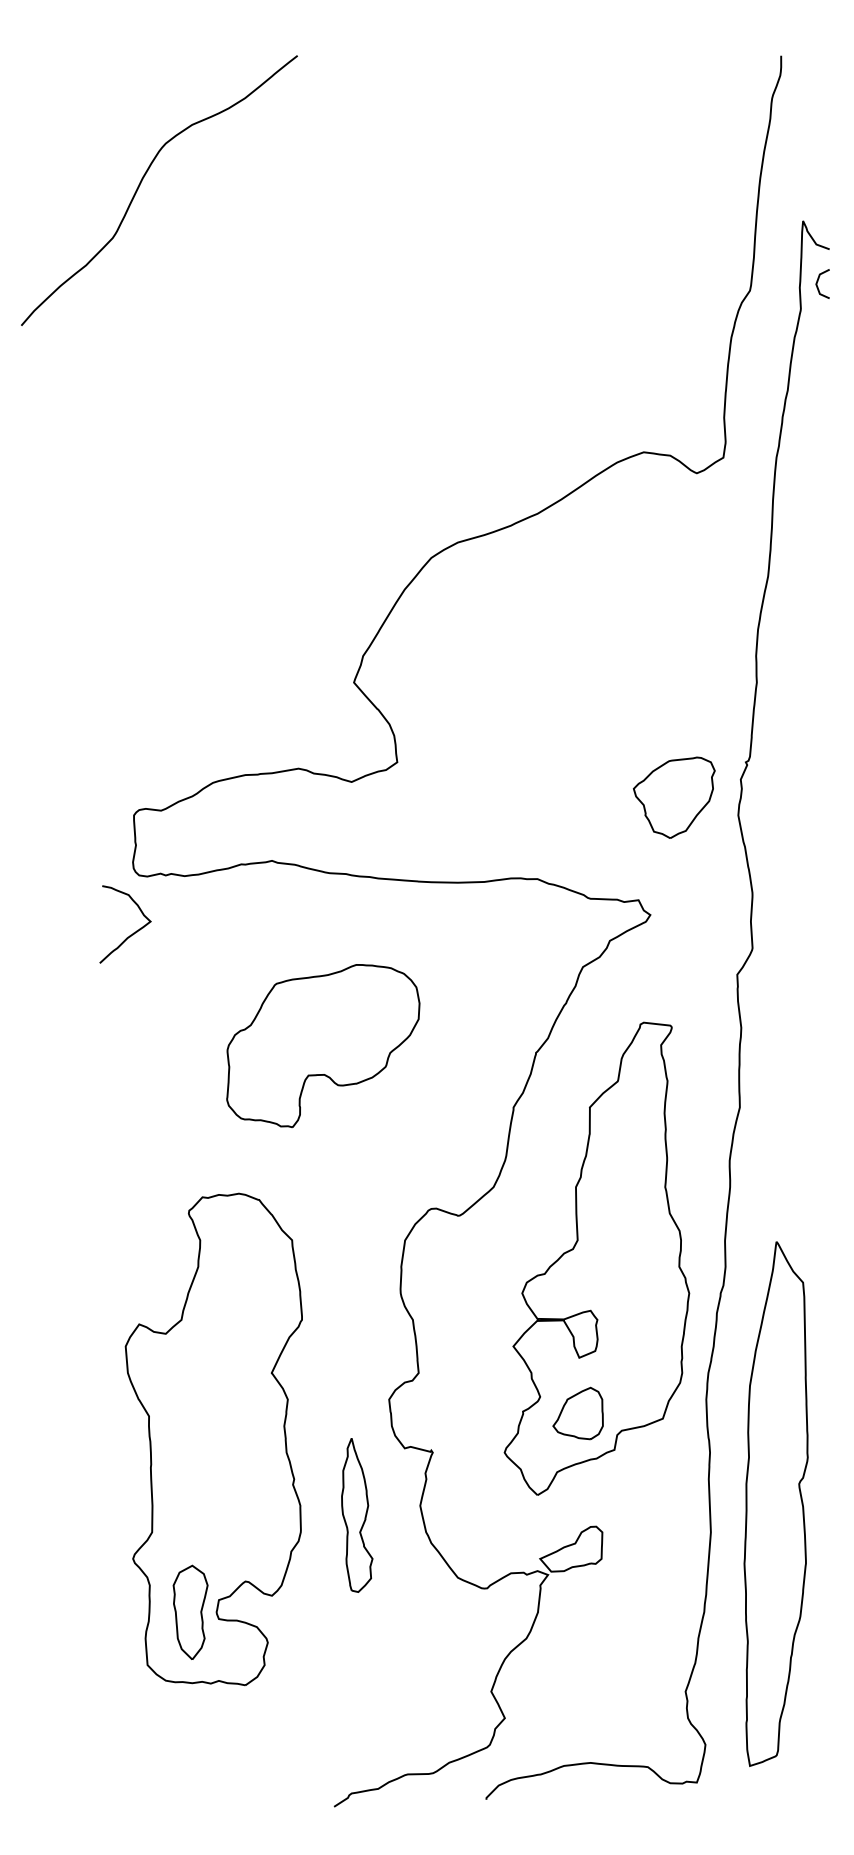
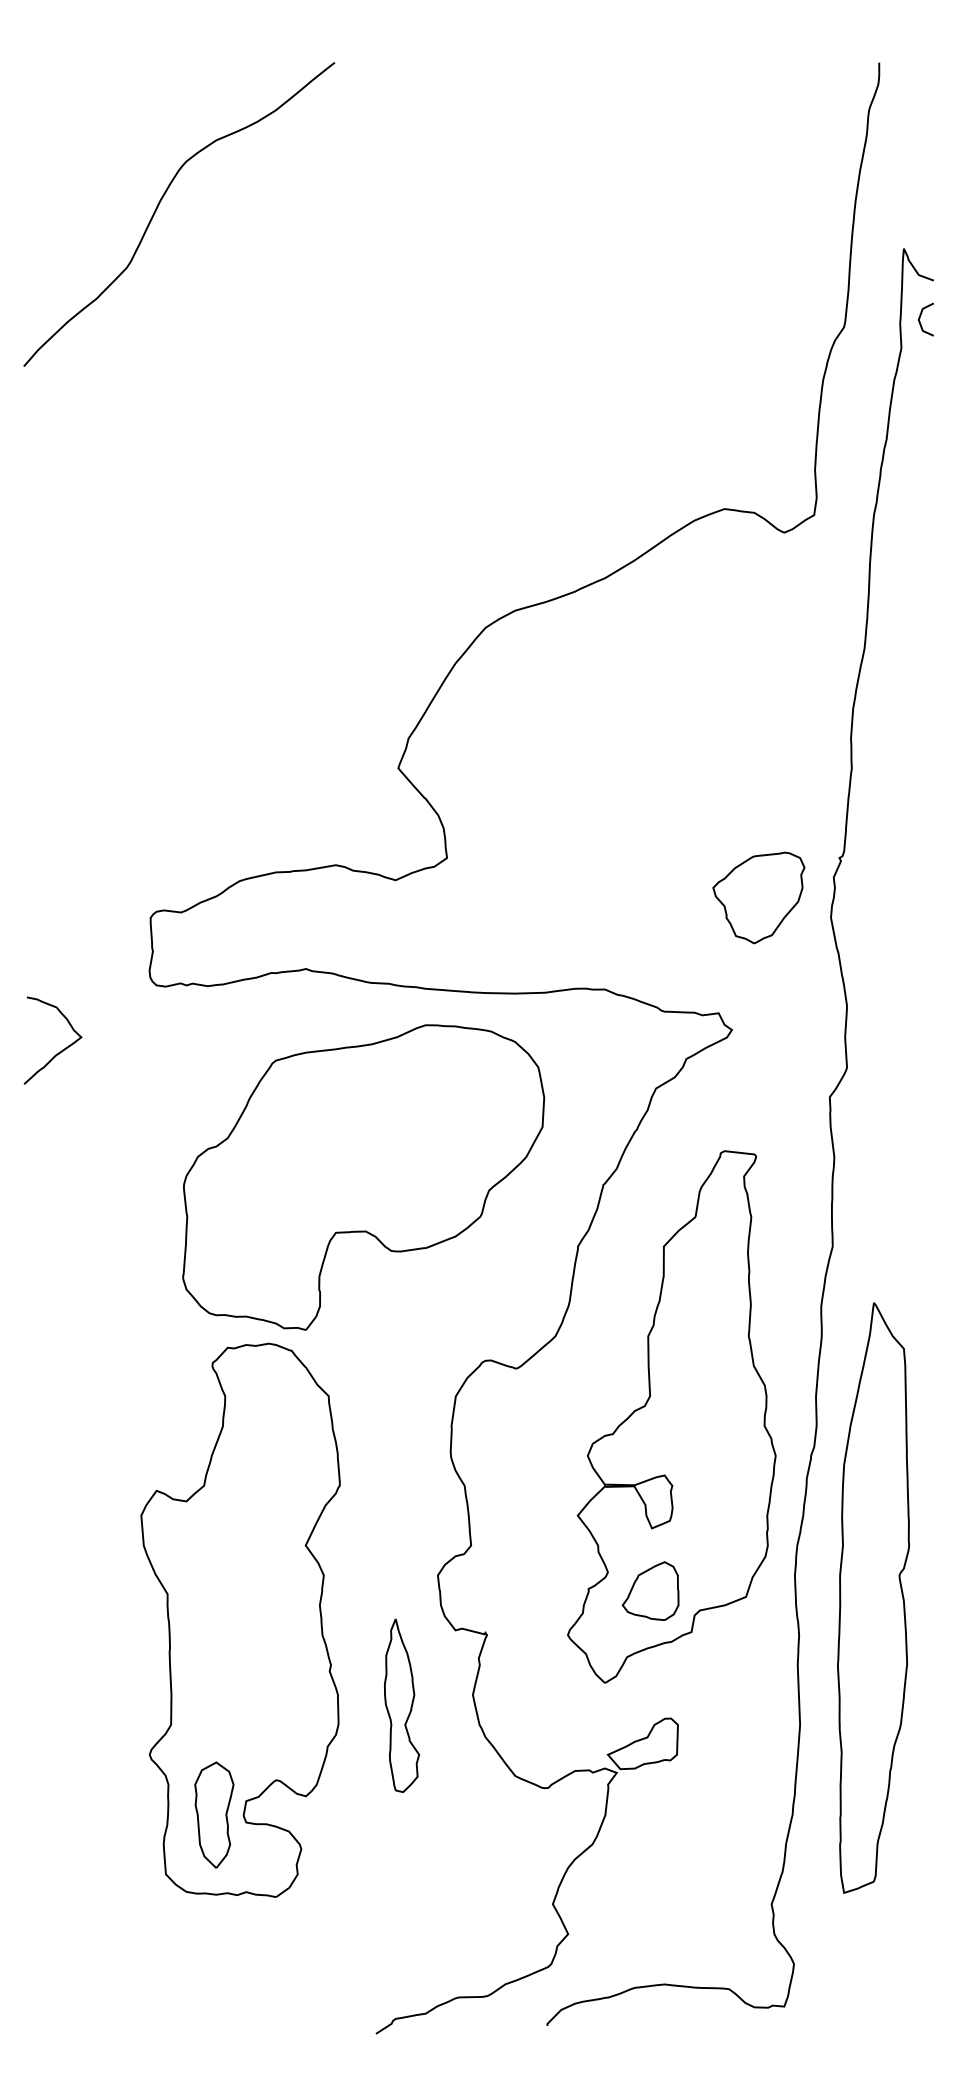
curve: (131, 934) -> (59, 1051), moved
part: (323, 1046) -> (363, 1177), size x1.67
part: (776, 1503) -> (873, 1597), moved

